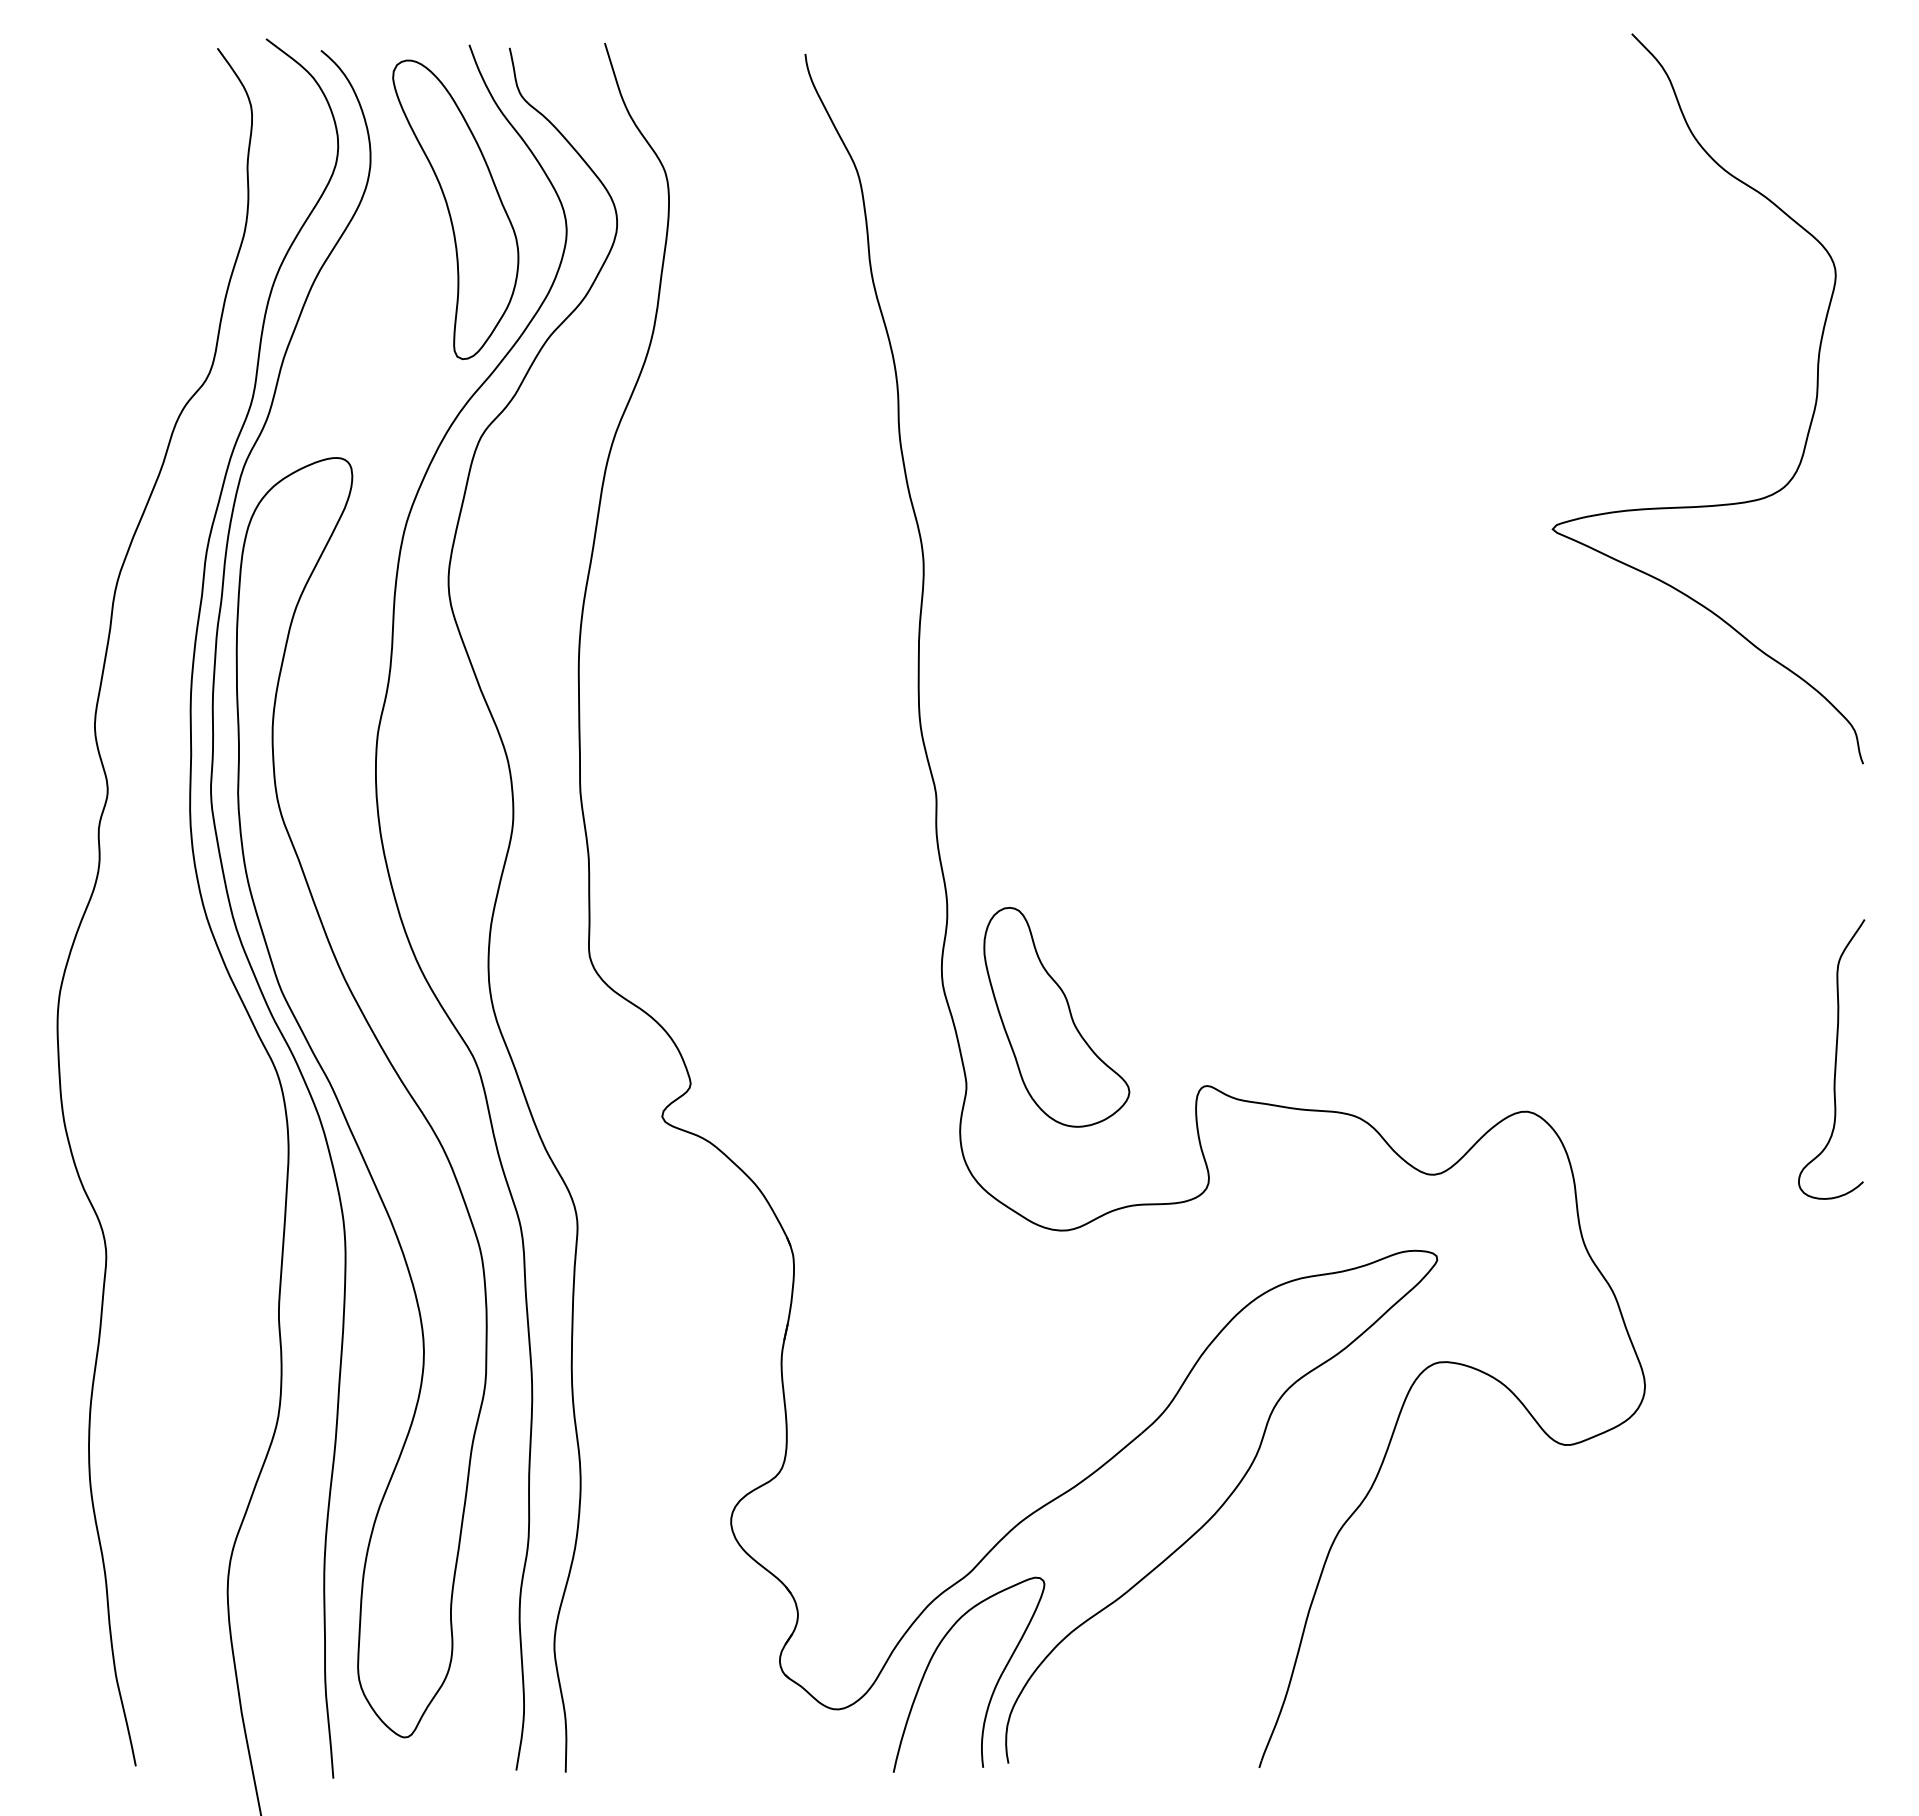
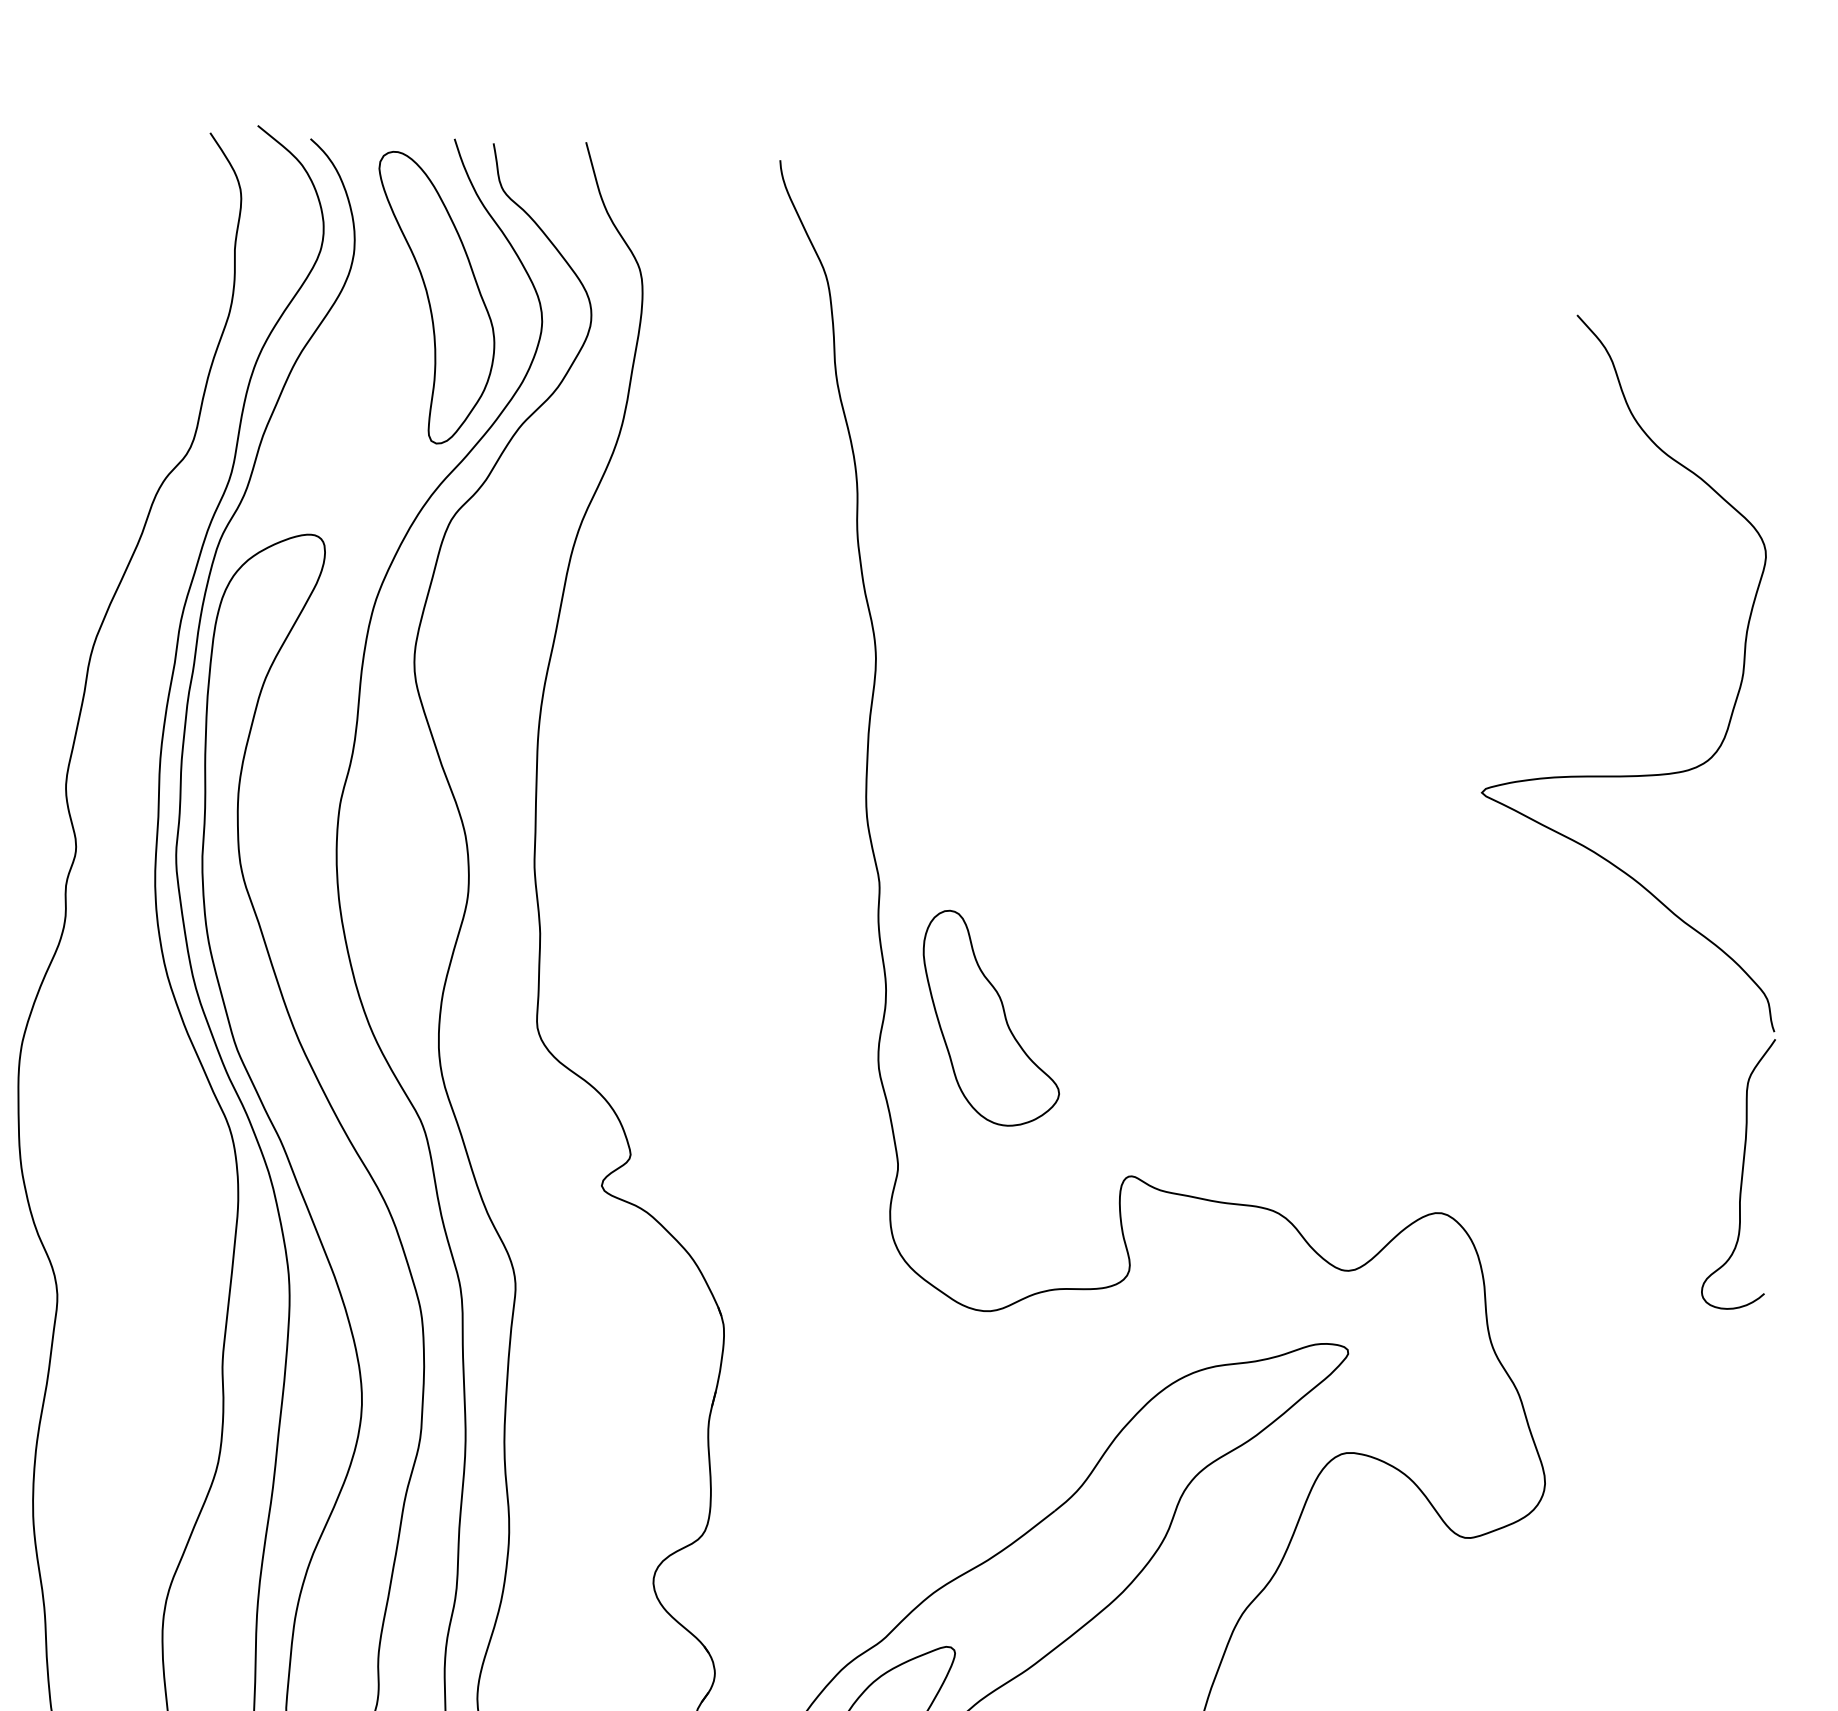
part: (1809, 424) -> (1734, 700), moved
part: (1056, 1017) -> (991, 1018), moved

